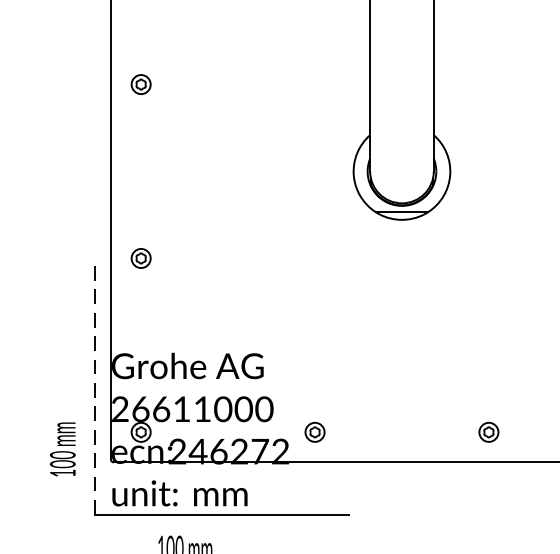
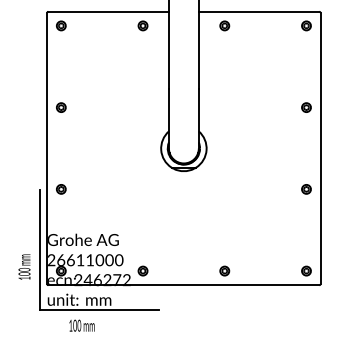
line: (94, 388) -> (39, 250), dashed -> solid
text: (62, 448) -> (24, 266), moved

